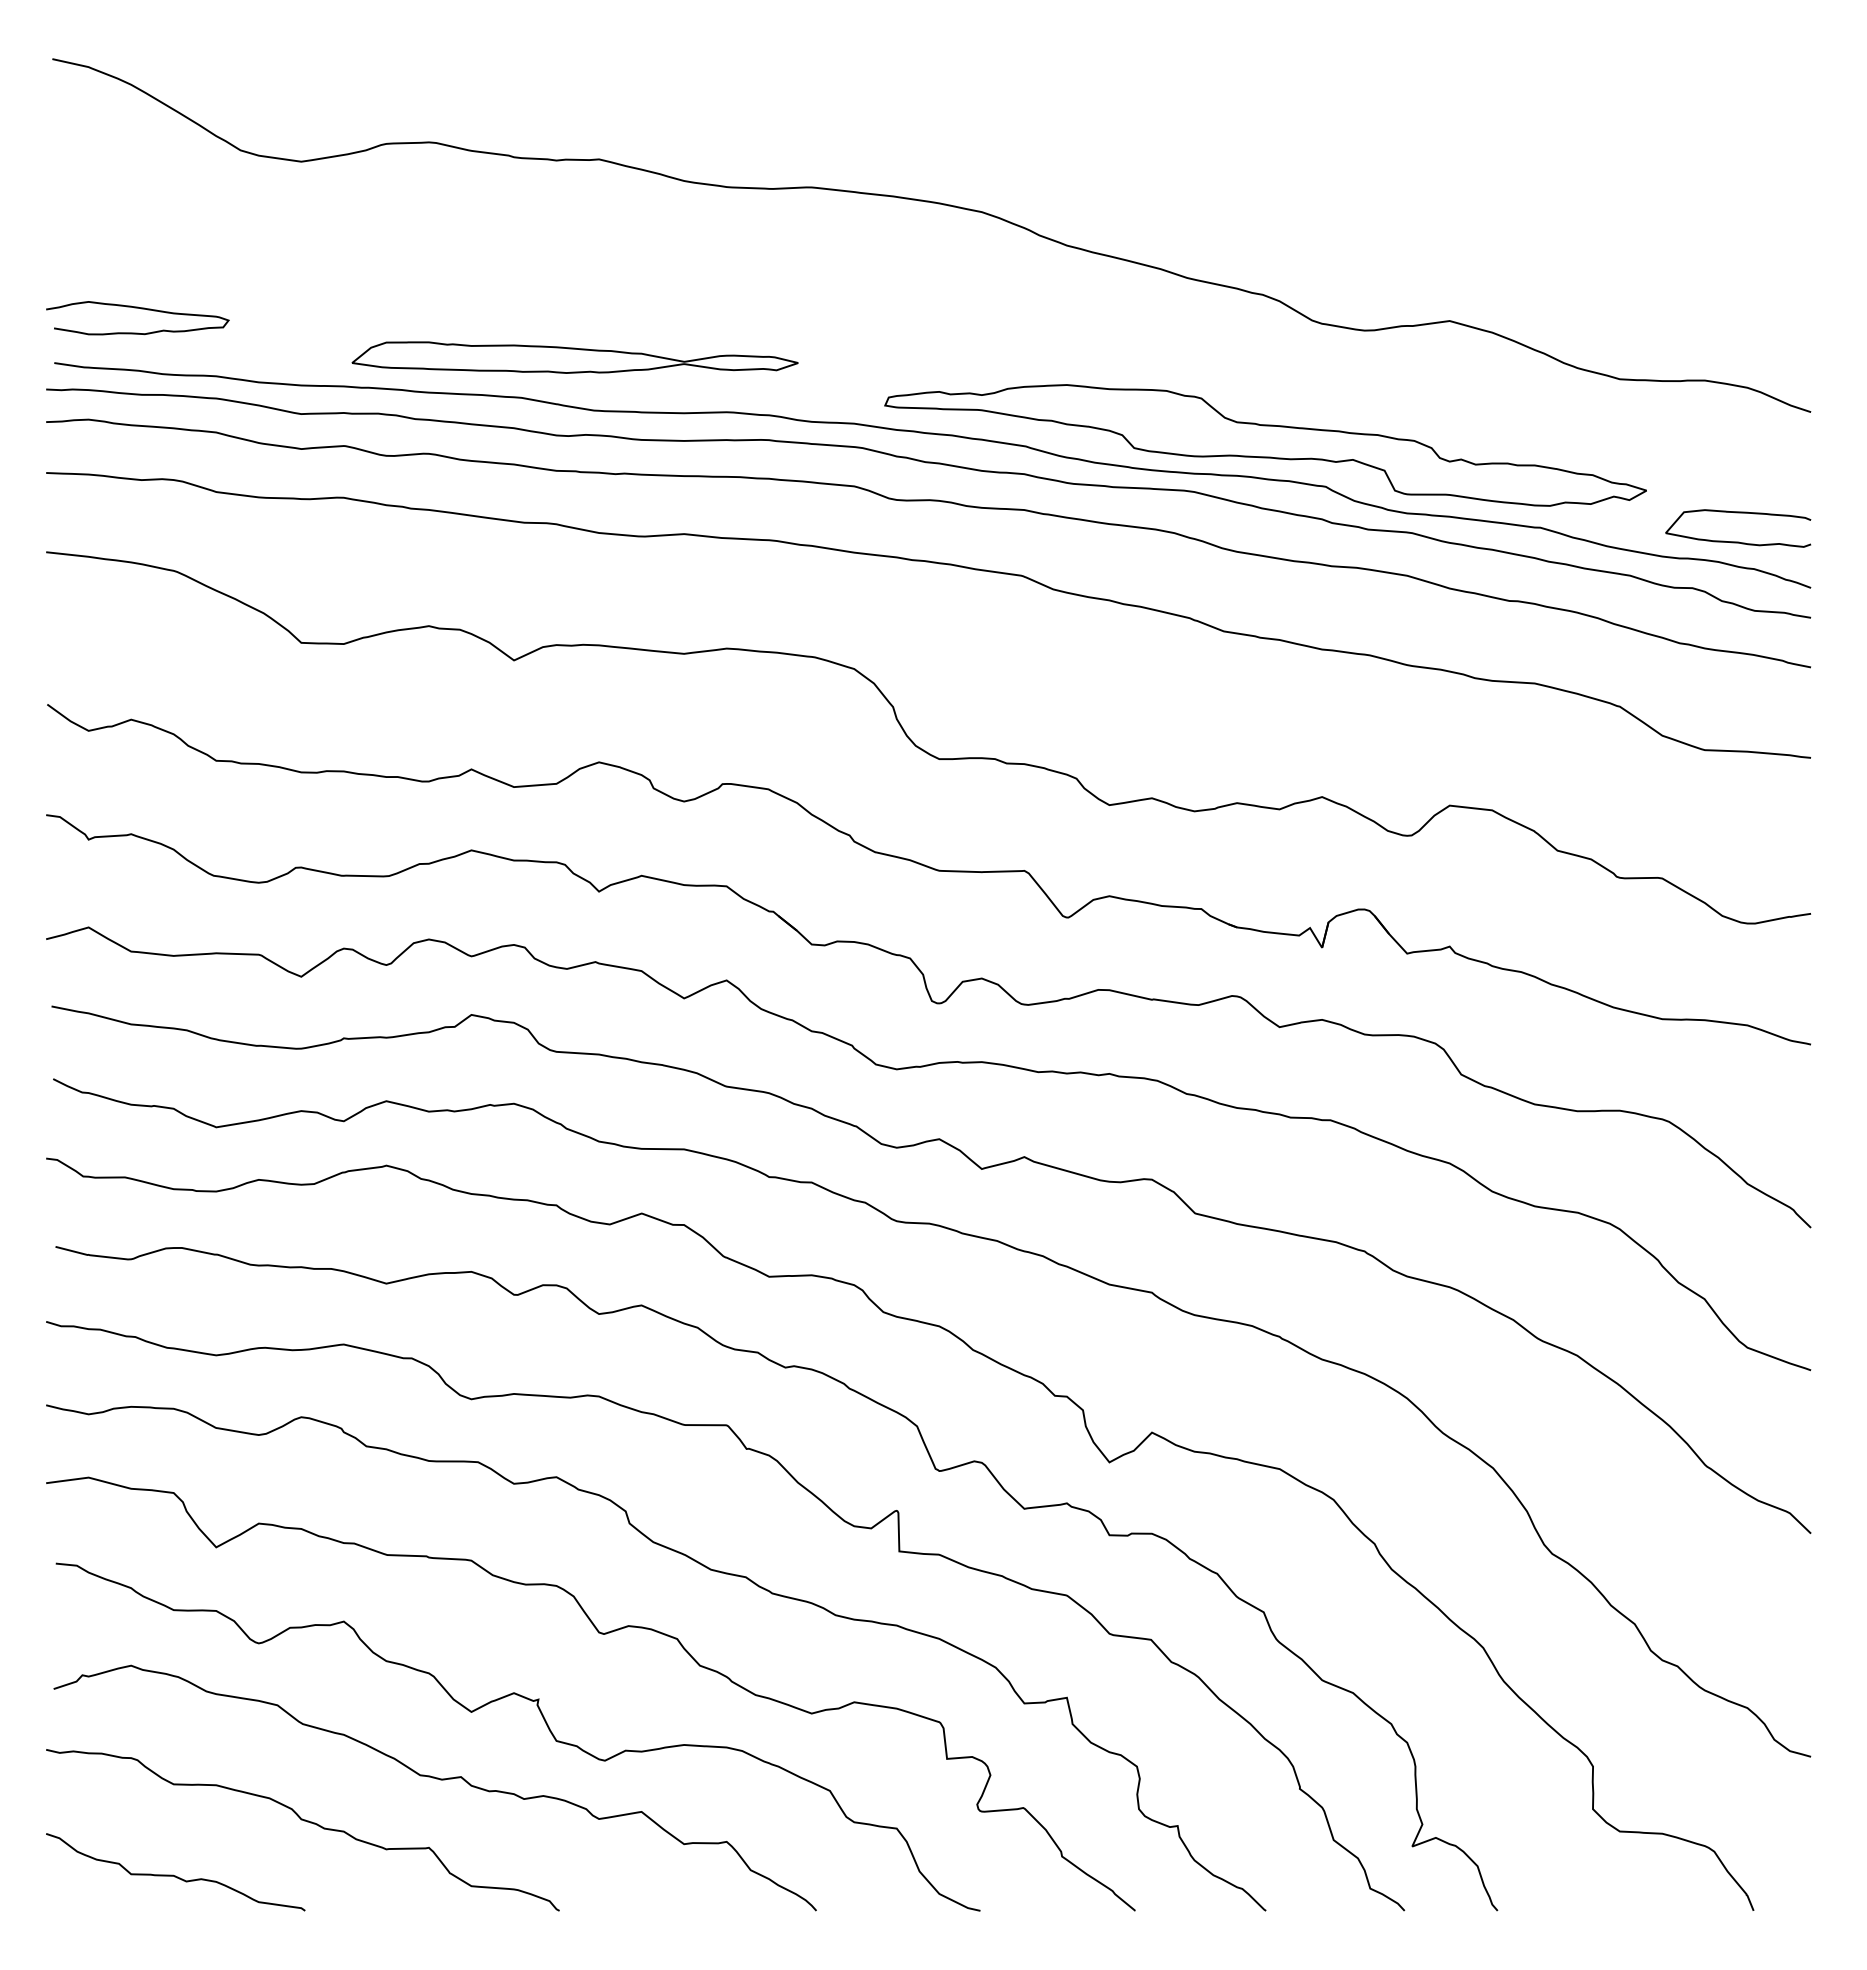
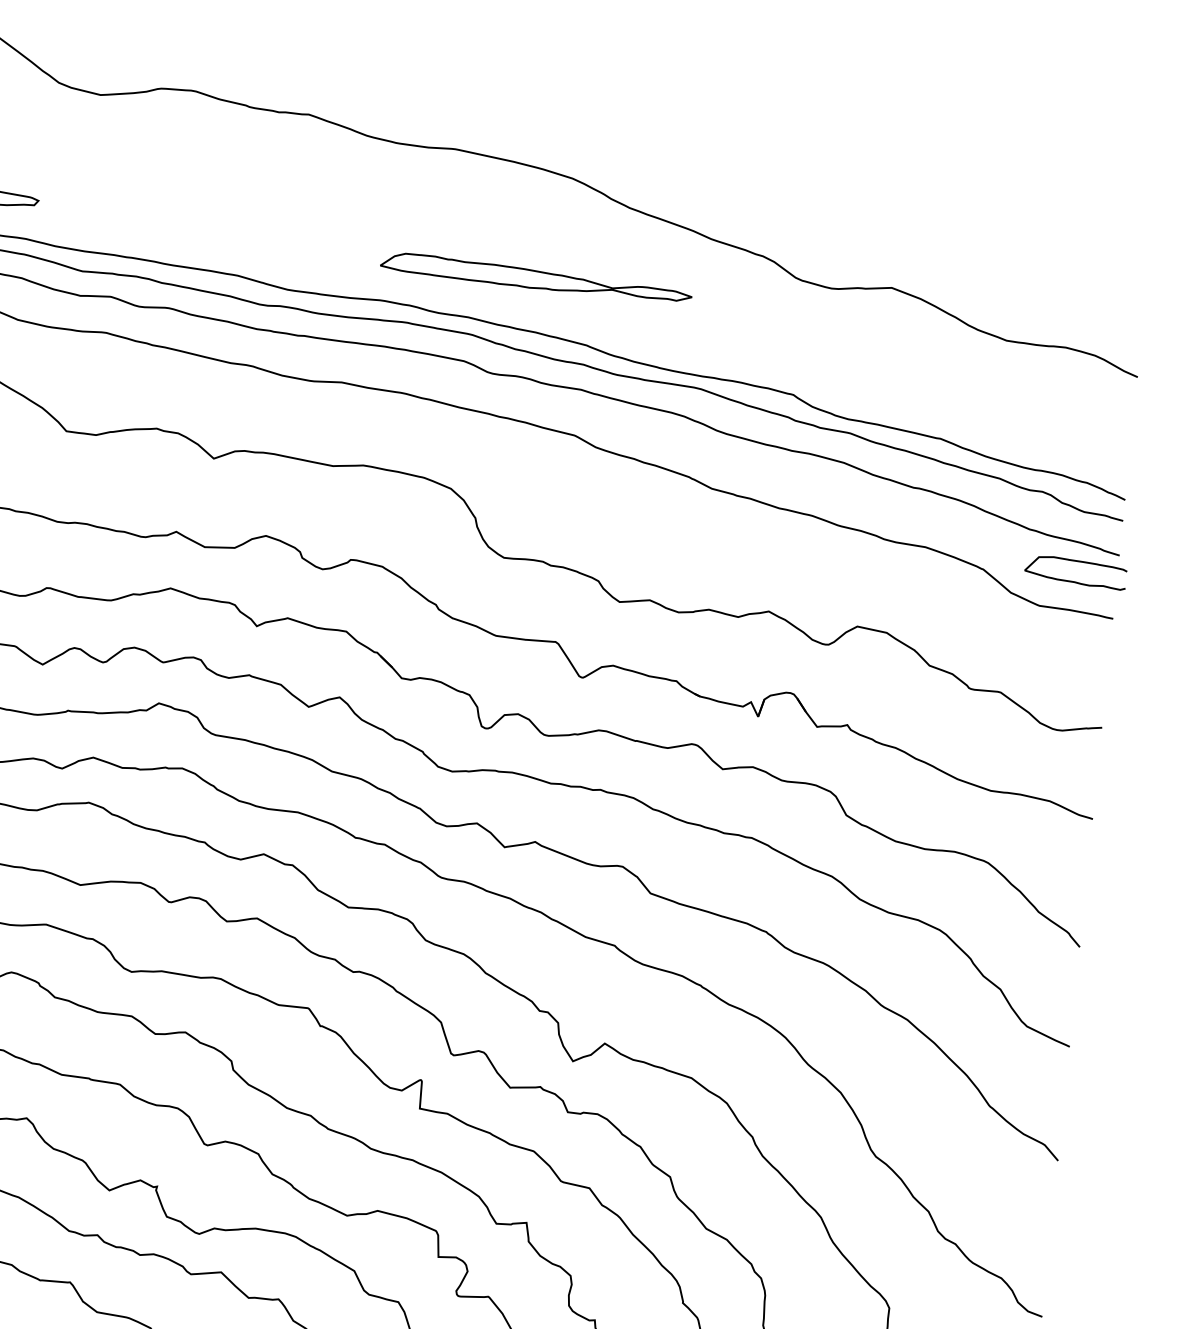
part: (574, 357) -> (536, 277), moved
part: (1265, 445) -> (754, 361), removed
curve: (1738, 541) -> (1075, 581), moved

